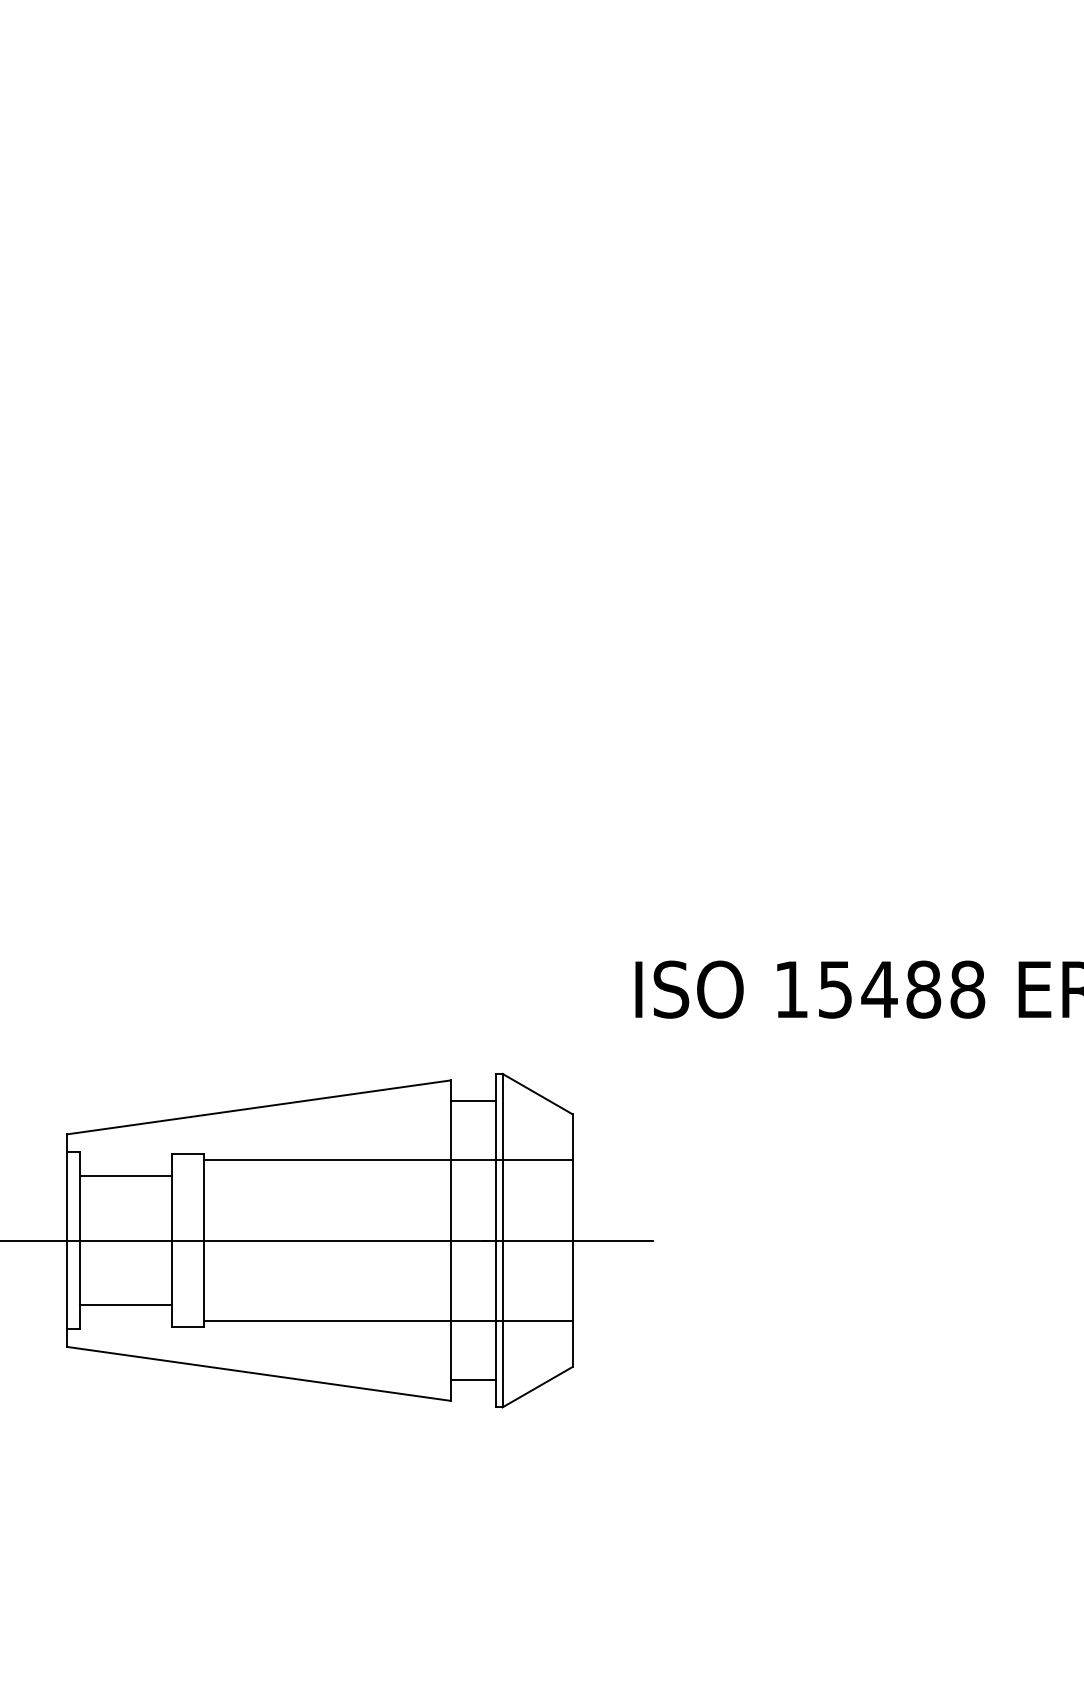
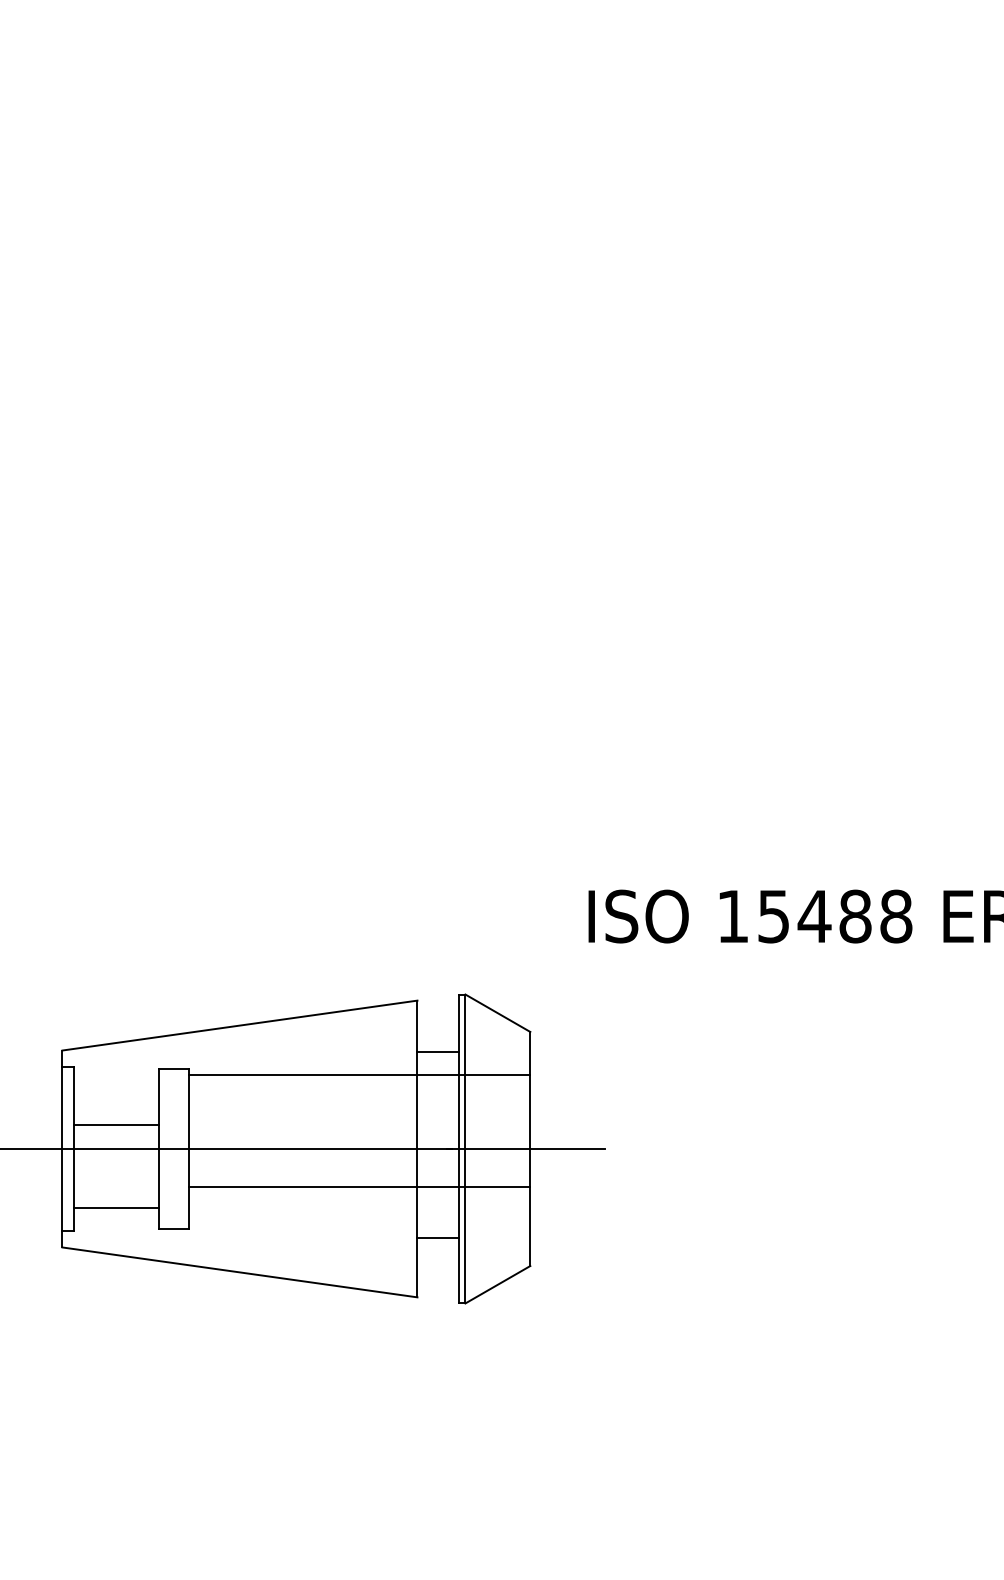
line: (473, 1100) -> (438, 1051), moved
line: (125, 1176) -> (116, 1124), moved
line: (388, 1321) -> (359, 1187), moved
line: (473, 1380) -> (438, 1238), moved

